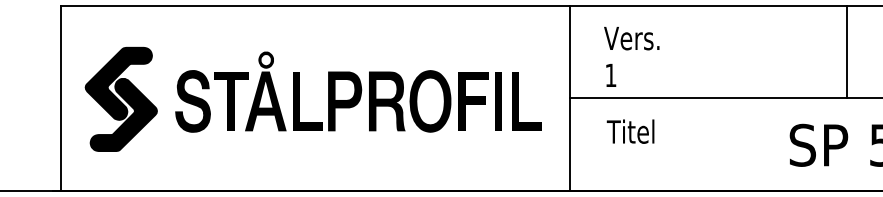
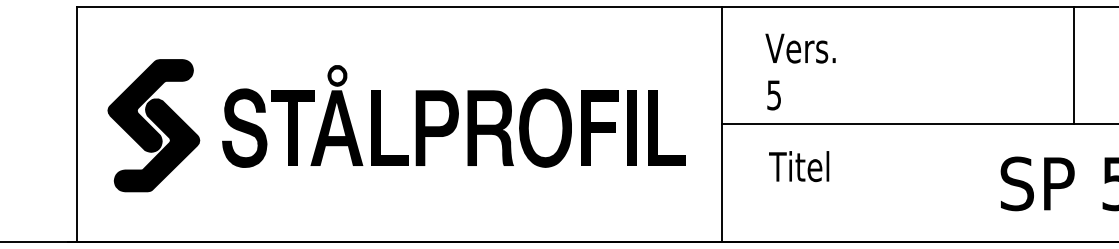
text: (610, 75) -> (773, 95), 1 -> 5

